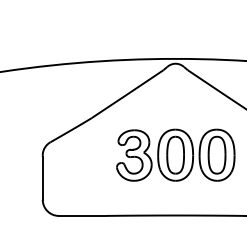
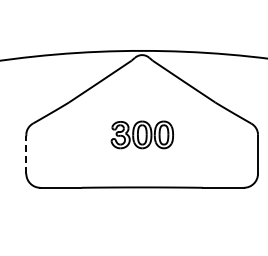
part: (176, 154) -> (142, 134), size x0.6
line: (42, 177) -> (26, 154), solid -> dashed

